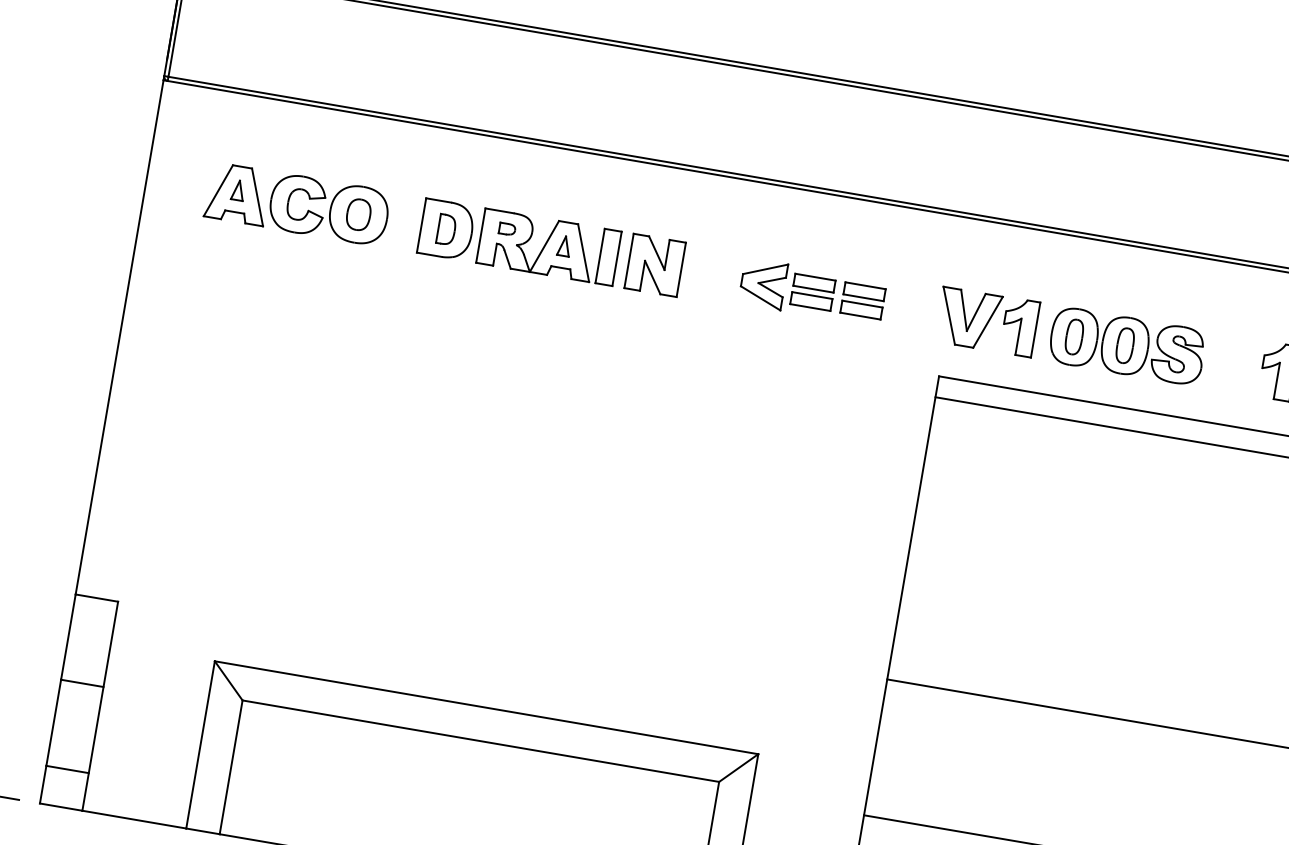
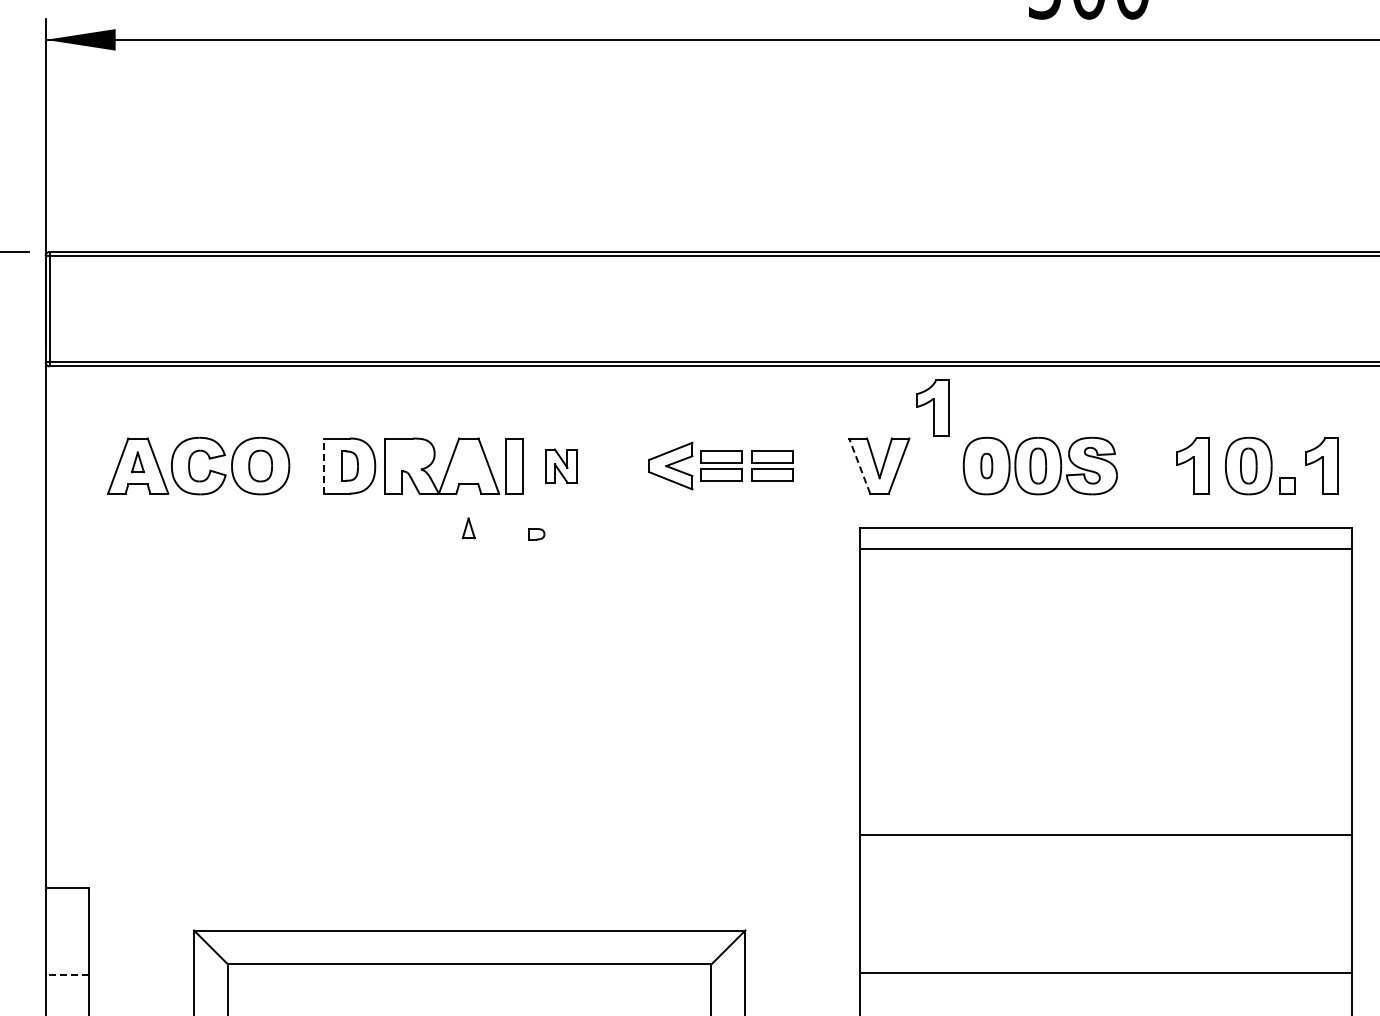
line: (421, 225) -> (324, 466), solid -> dashed
part: (507, 229) -> (536, 534), moved
part: (564, 246) -> (468, 528), moved
part: (655, 264) -> (561, 465), size x0.6
line: (949, 315) -> (859, 465), solid -> dashed
part: (1019, 327) -> (932, 407), moved
part: (1074, 336) -> (986, 465), size x0.7
line: (82, 683) -> (67, 974), solid -> dashed

